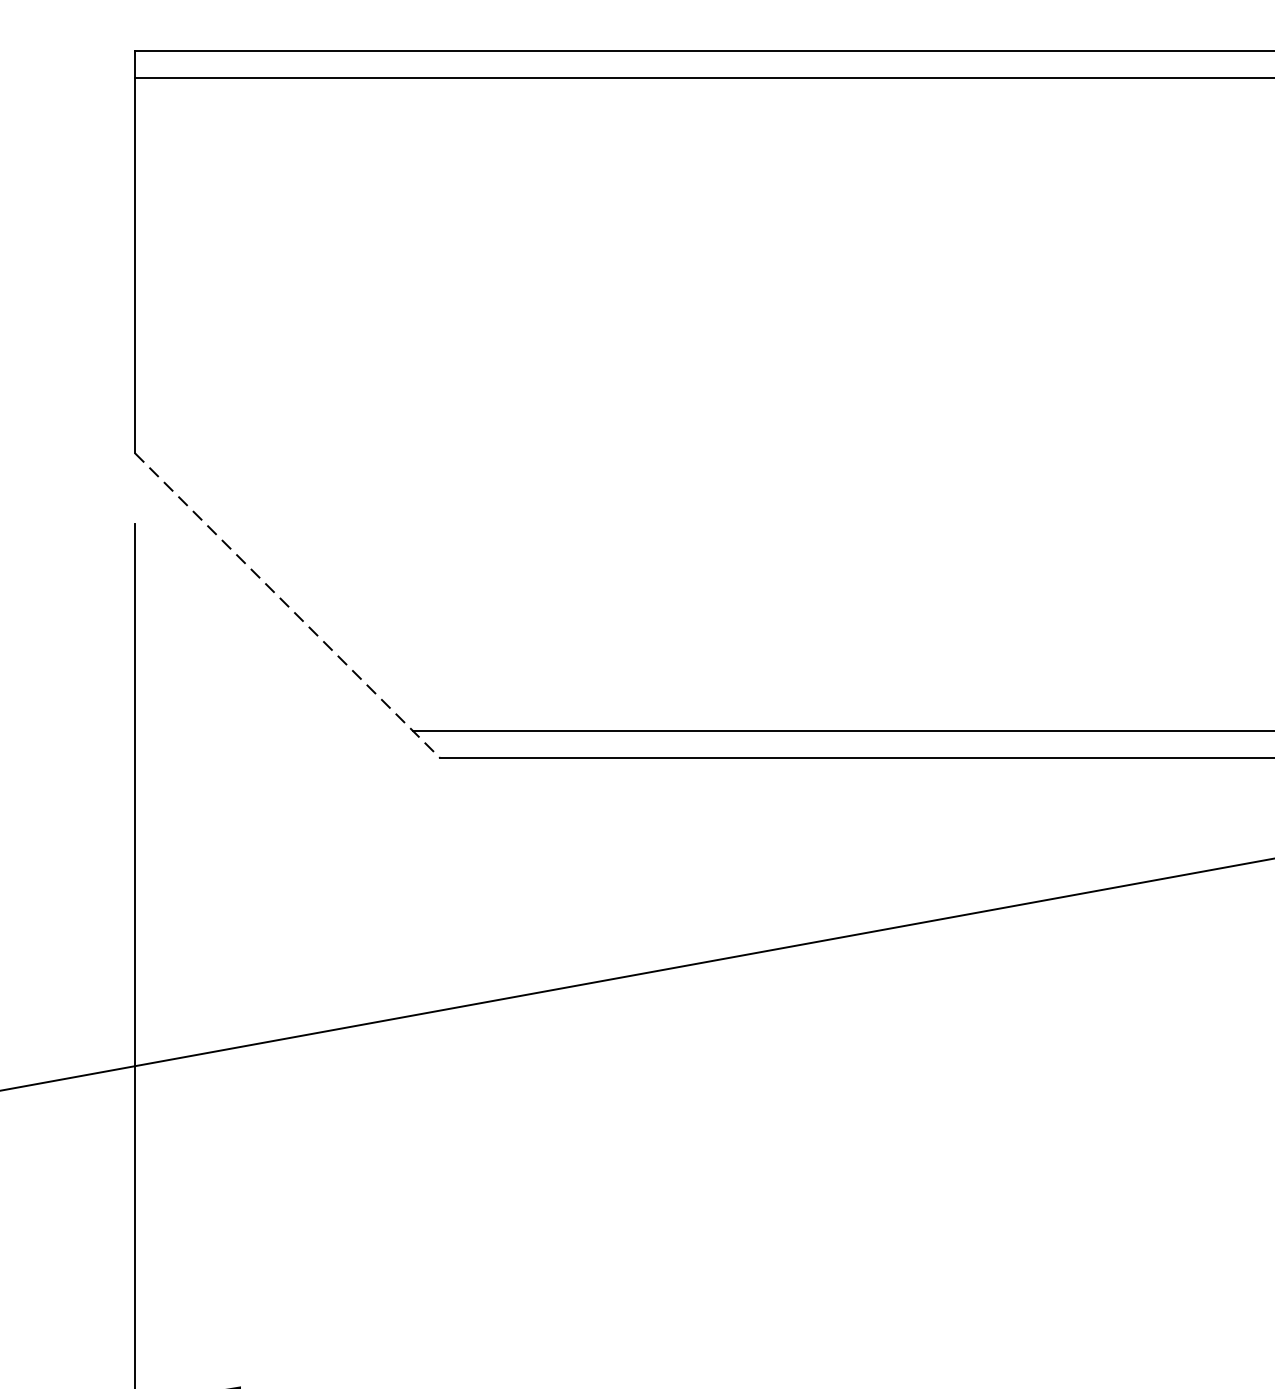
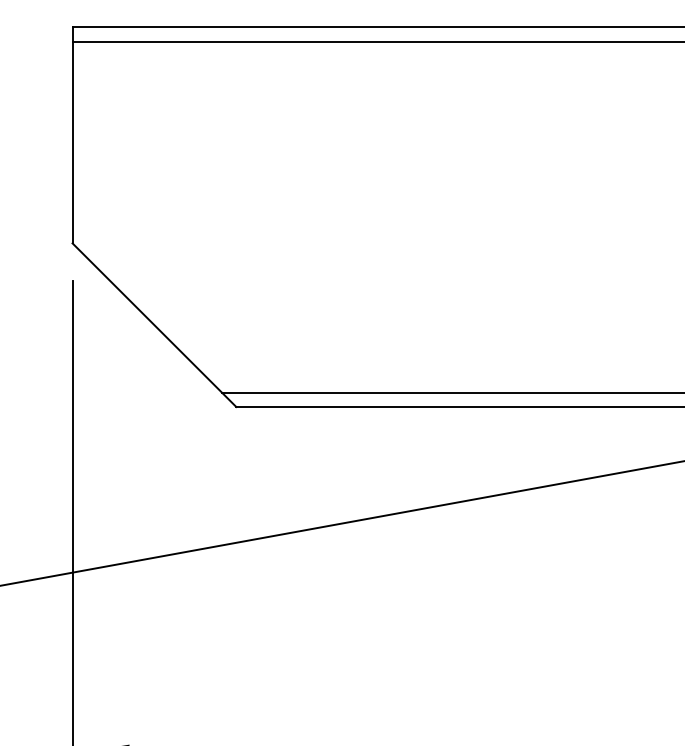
line: (287, 606) -> (154, 325), dashed -> solid

